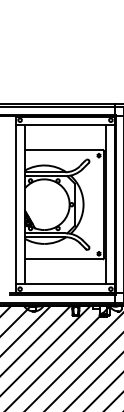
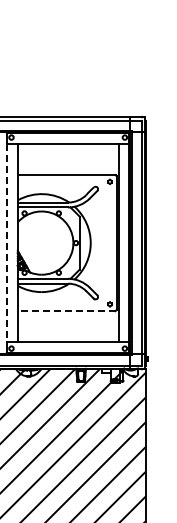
line: (16, 205) -> (6, 243), solid -> dashed
line: (64, 259) -> (66, 311), solid -> dashed

